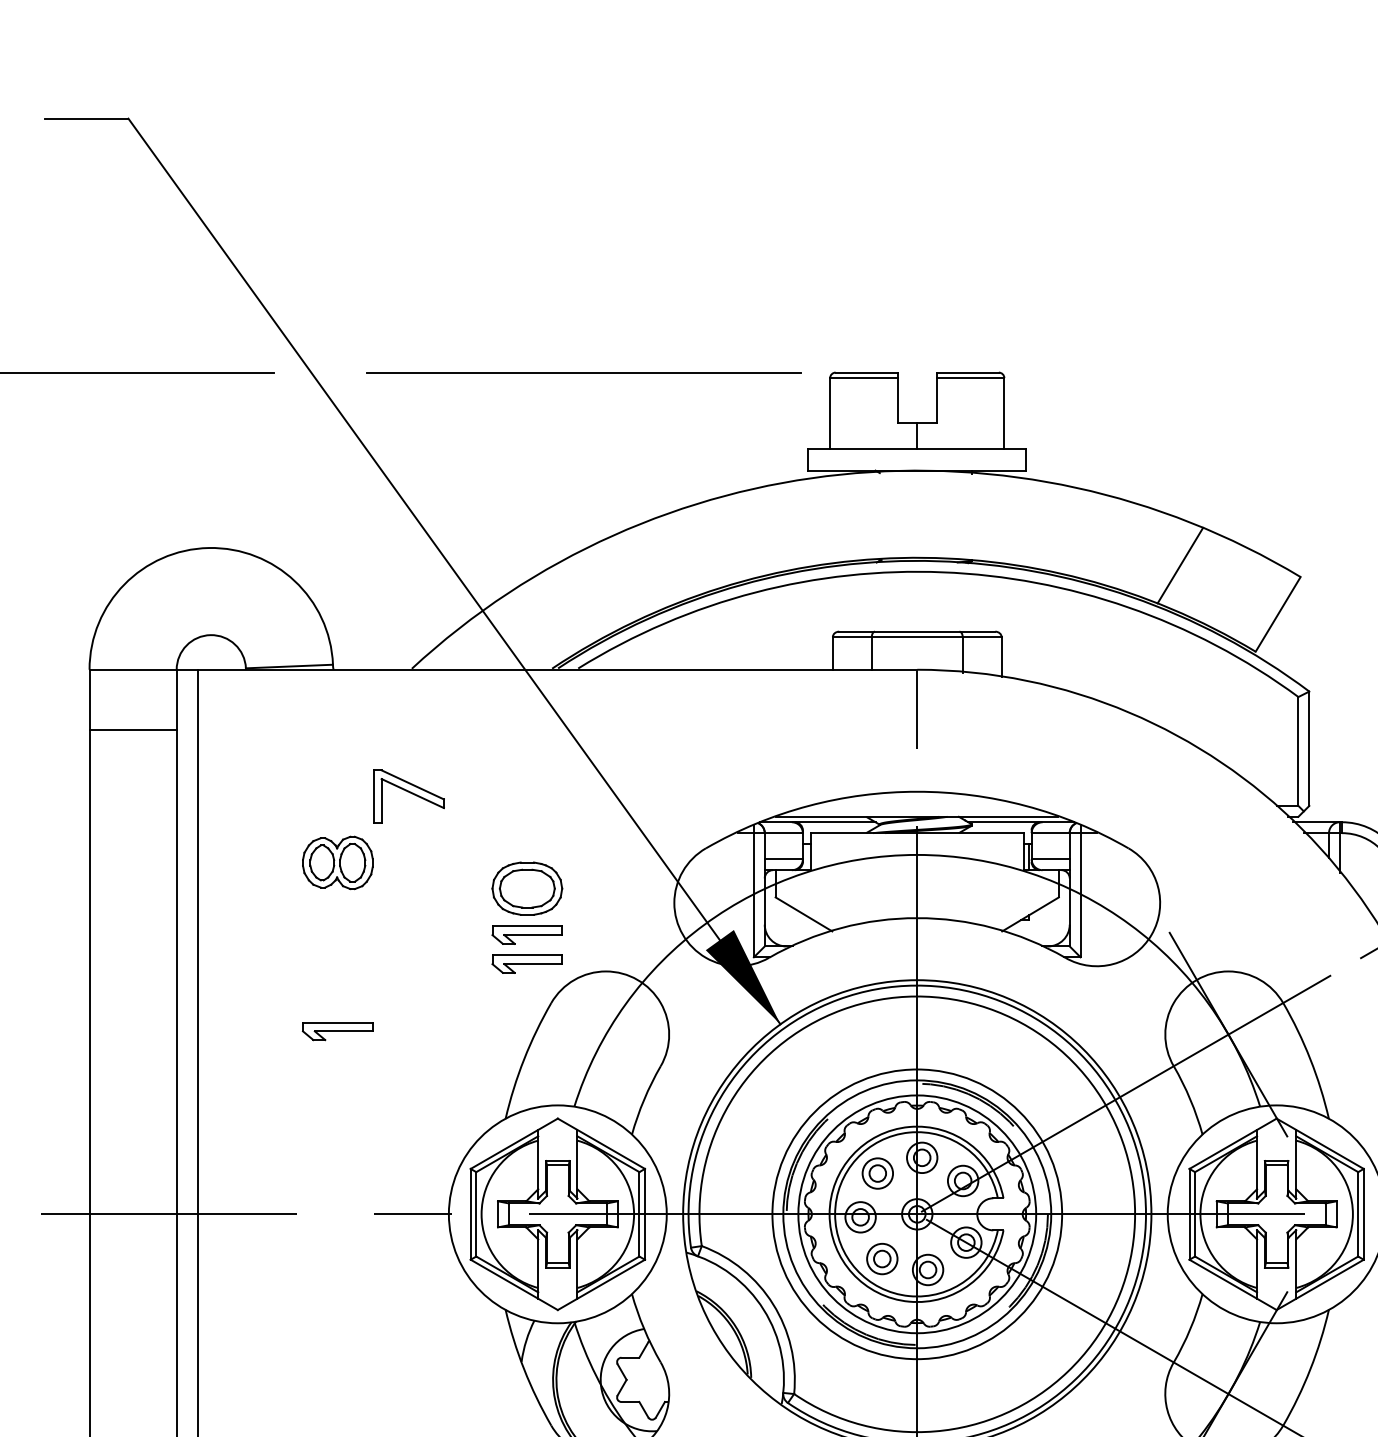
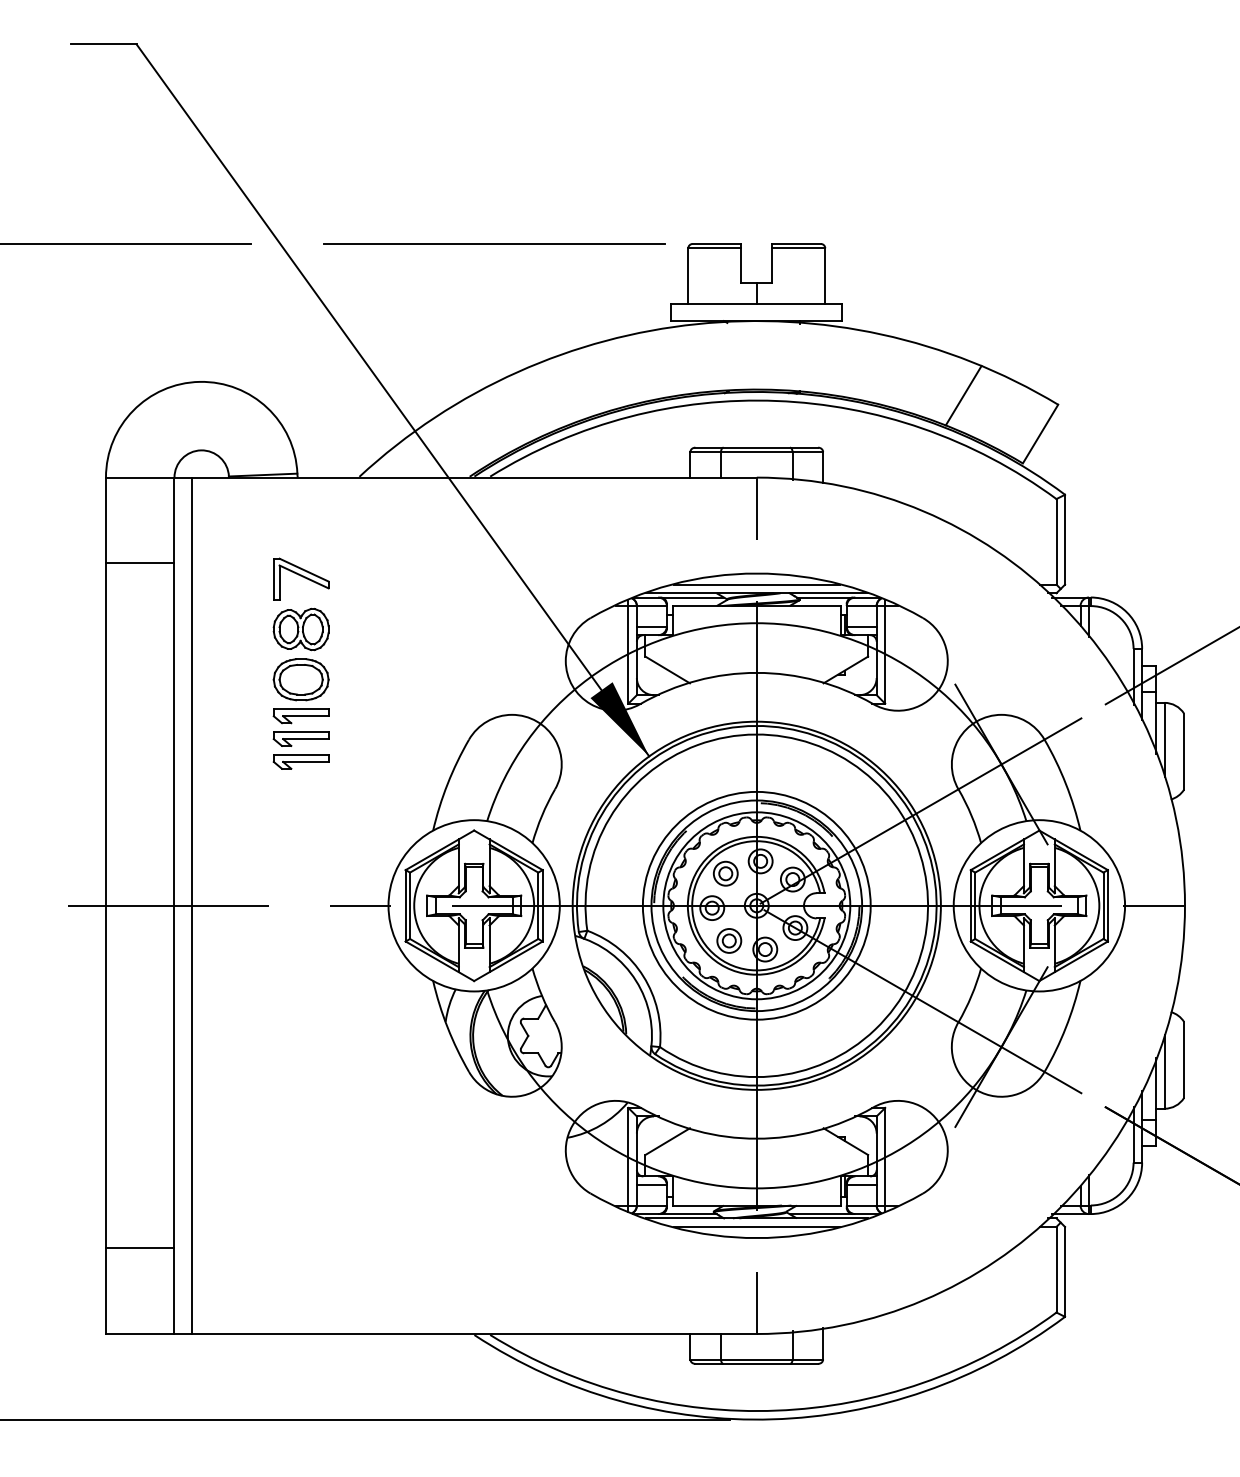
line: (132, 730) -> (139, 563), moved
part: (409, 795) -> (301, 578), moved
line: (916, 805) -> (756, 584), added
part: (526, 917) -> (300, 702), moved

